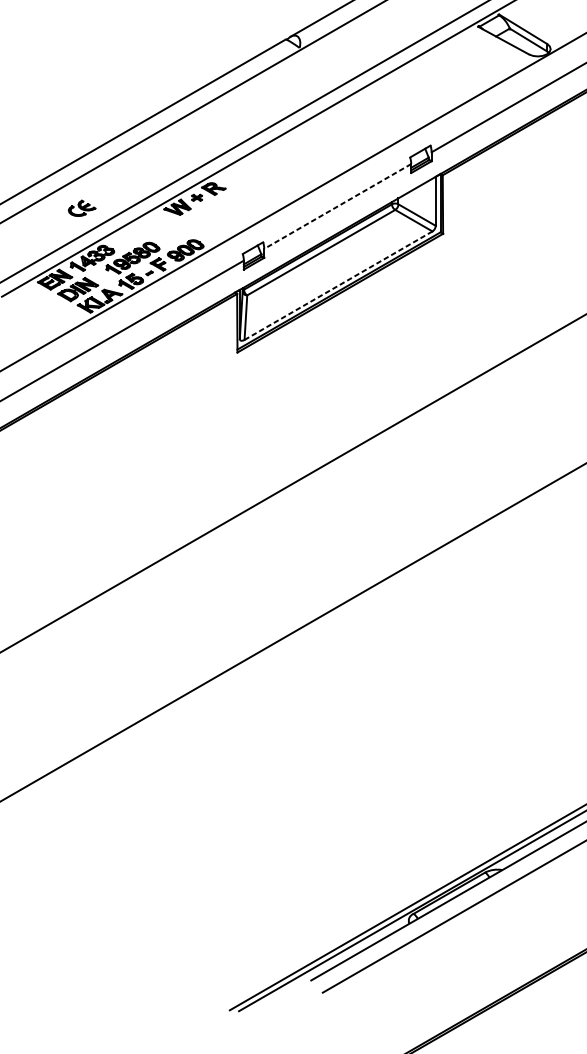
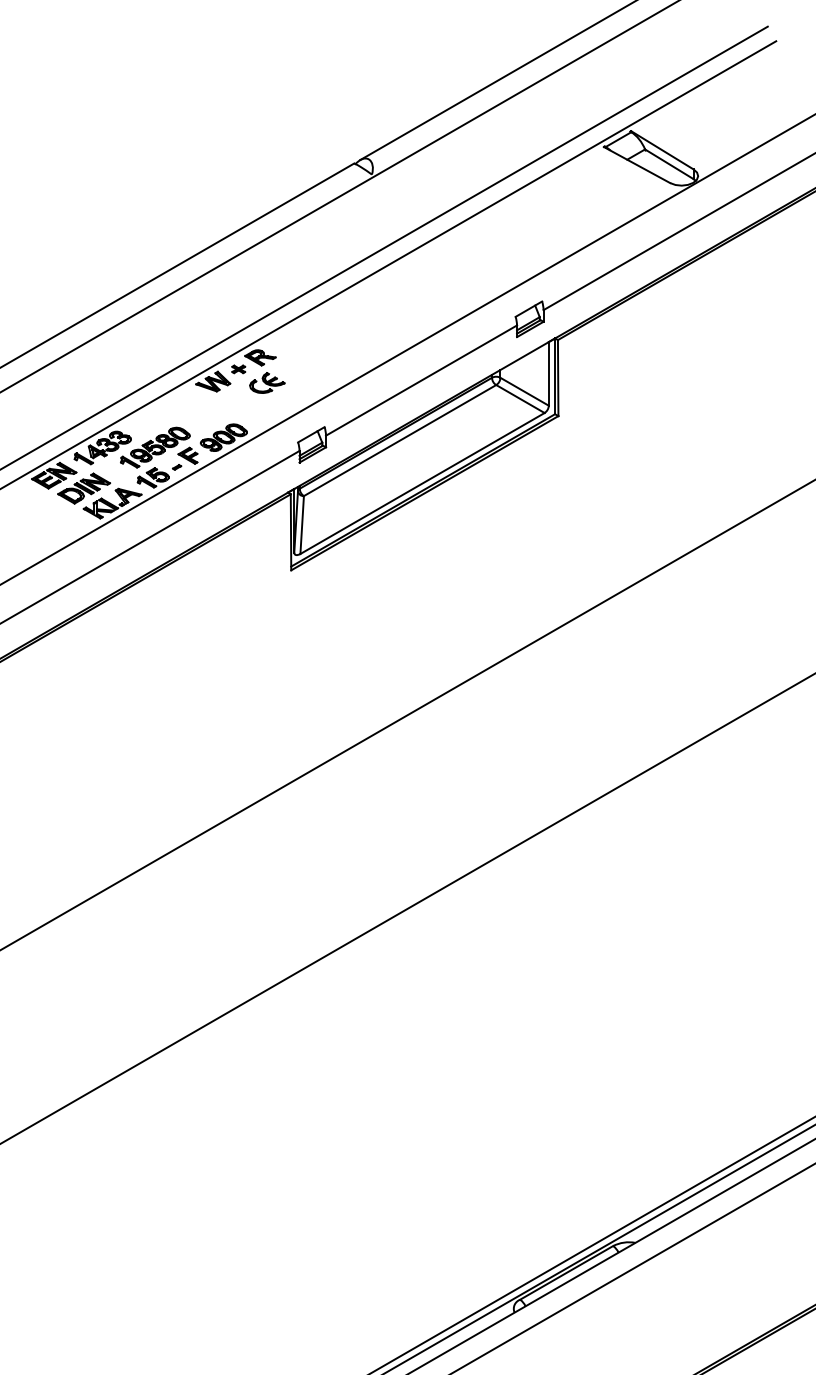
line: (337, 206) -> (421, 380), dashed -> solid
part: (82, 207) -> (267, 382), moved
line: (338, 285) -> (422, 483), dashed -> solid

